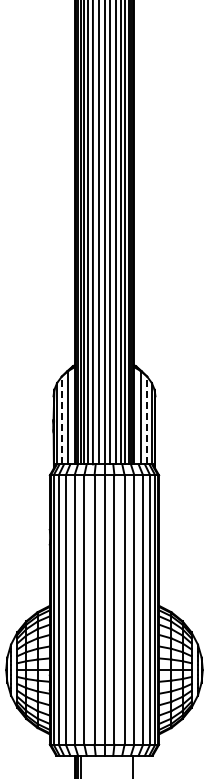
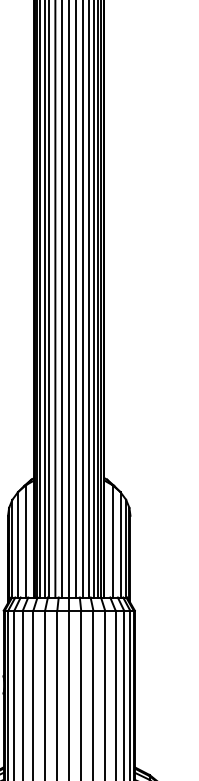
line: (61, 420) -> (17, 544), dashed -> solid
line: (147, 420) -> (120, 544), dashed -> solid

